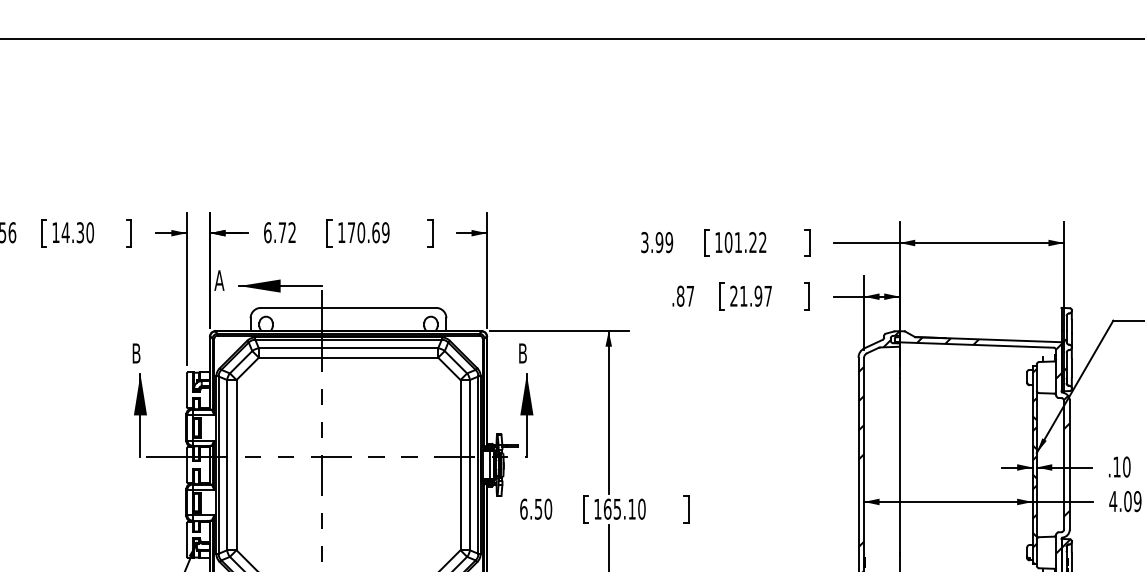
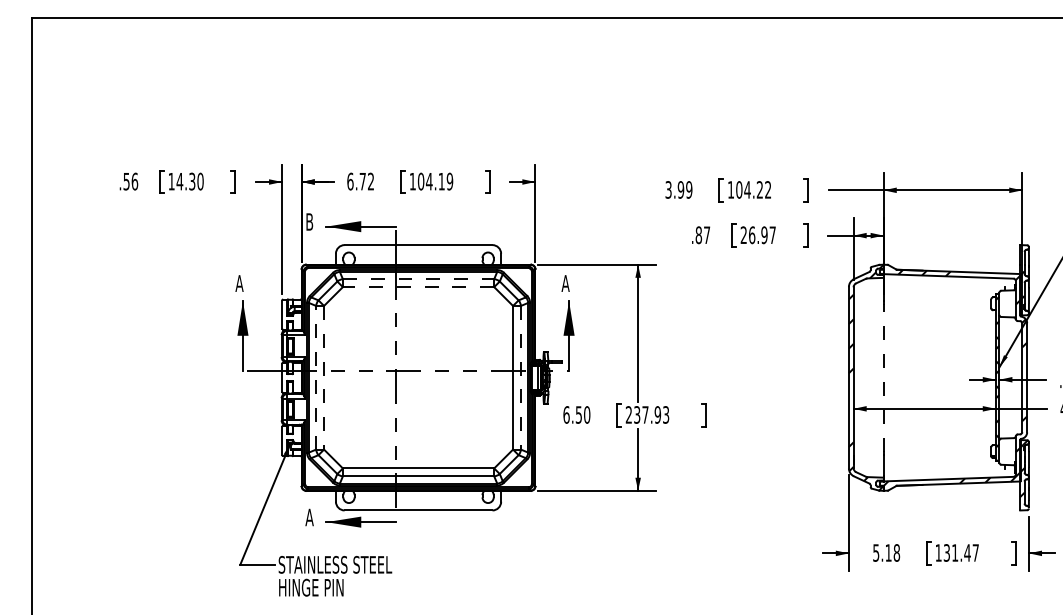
text: (362, 232) -> (430, 181), 170.69 -> 104.19
text: (738, 242) -> (747, 189), 101.22 -> 104.22
text: (219, 279) -> (309, 221), A -> B
text: (744, 296) -> (752, 235), 21.97 -> 26.97
line: (348, 348) -> (418, 279), solid -> dashed
text: (136, 353) -> (239, 283), B -> A
text: (522, 353) -> (565, 283), B -> A
line: (348, 358) -> (418, 287), solid -> dashed
line: (227, 464) -> (316, 377), solid -> dashed
line: (237, 464) -> (324, 377), solid -> dashed
line: (469, 464) -> (520, 377), solid -> dashed
line: (899, 464) -> (883, 377), solid -> dashed
text: (619, 508) -> (647, 414), 165.10 -> 237.93

